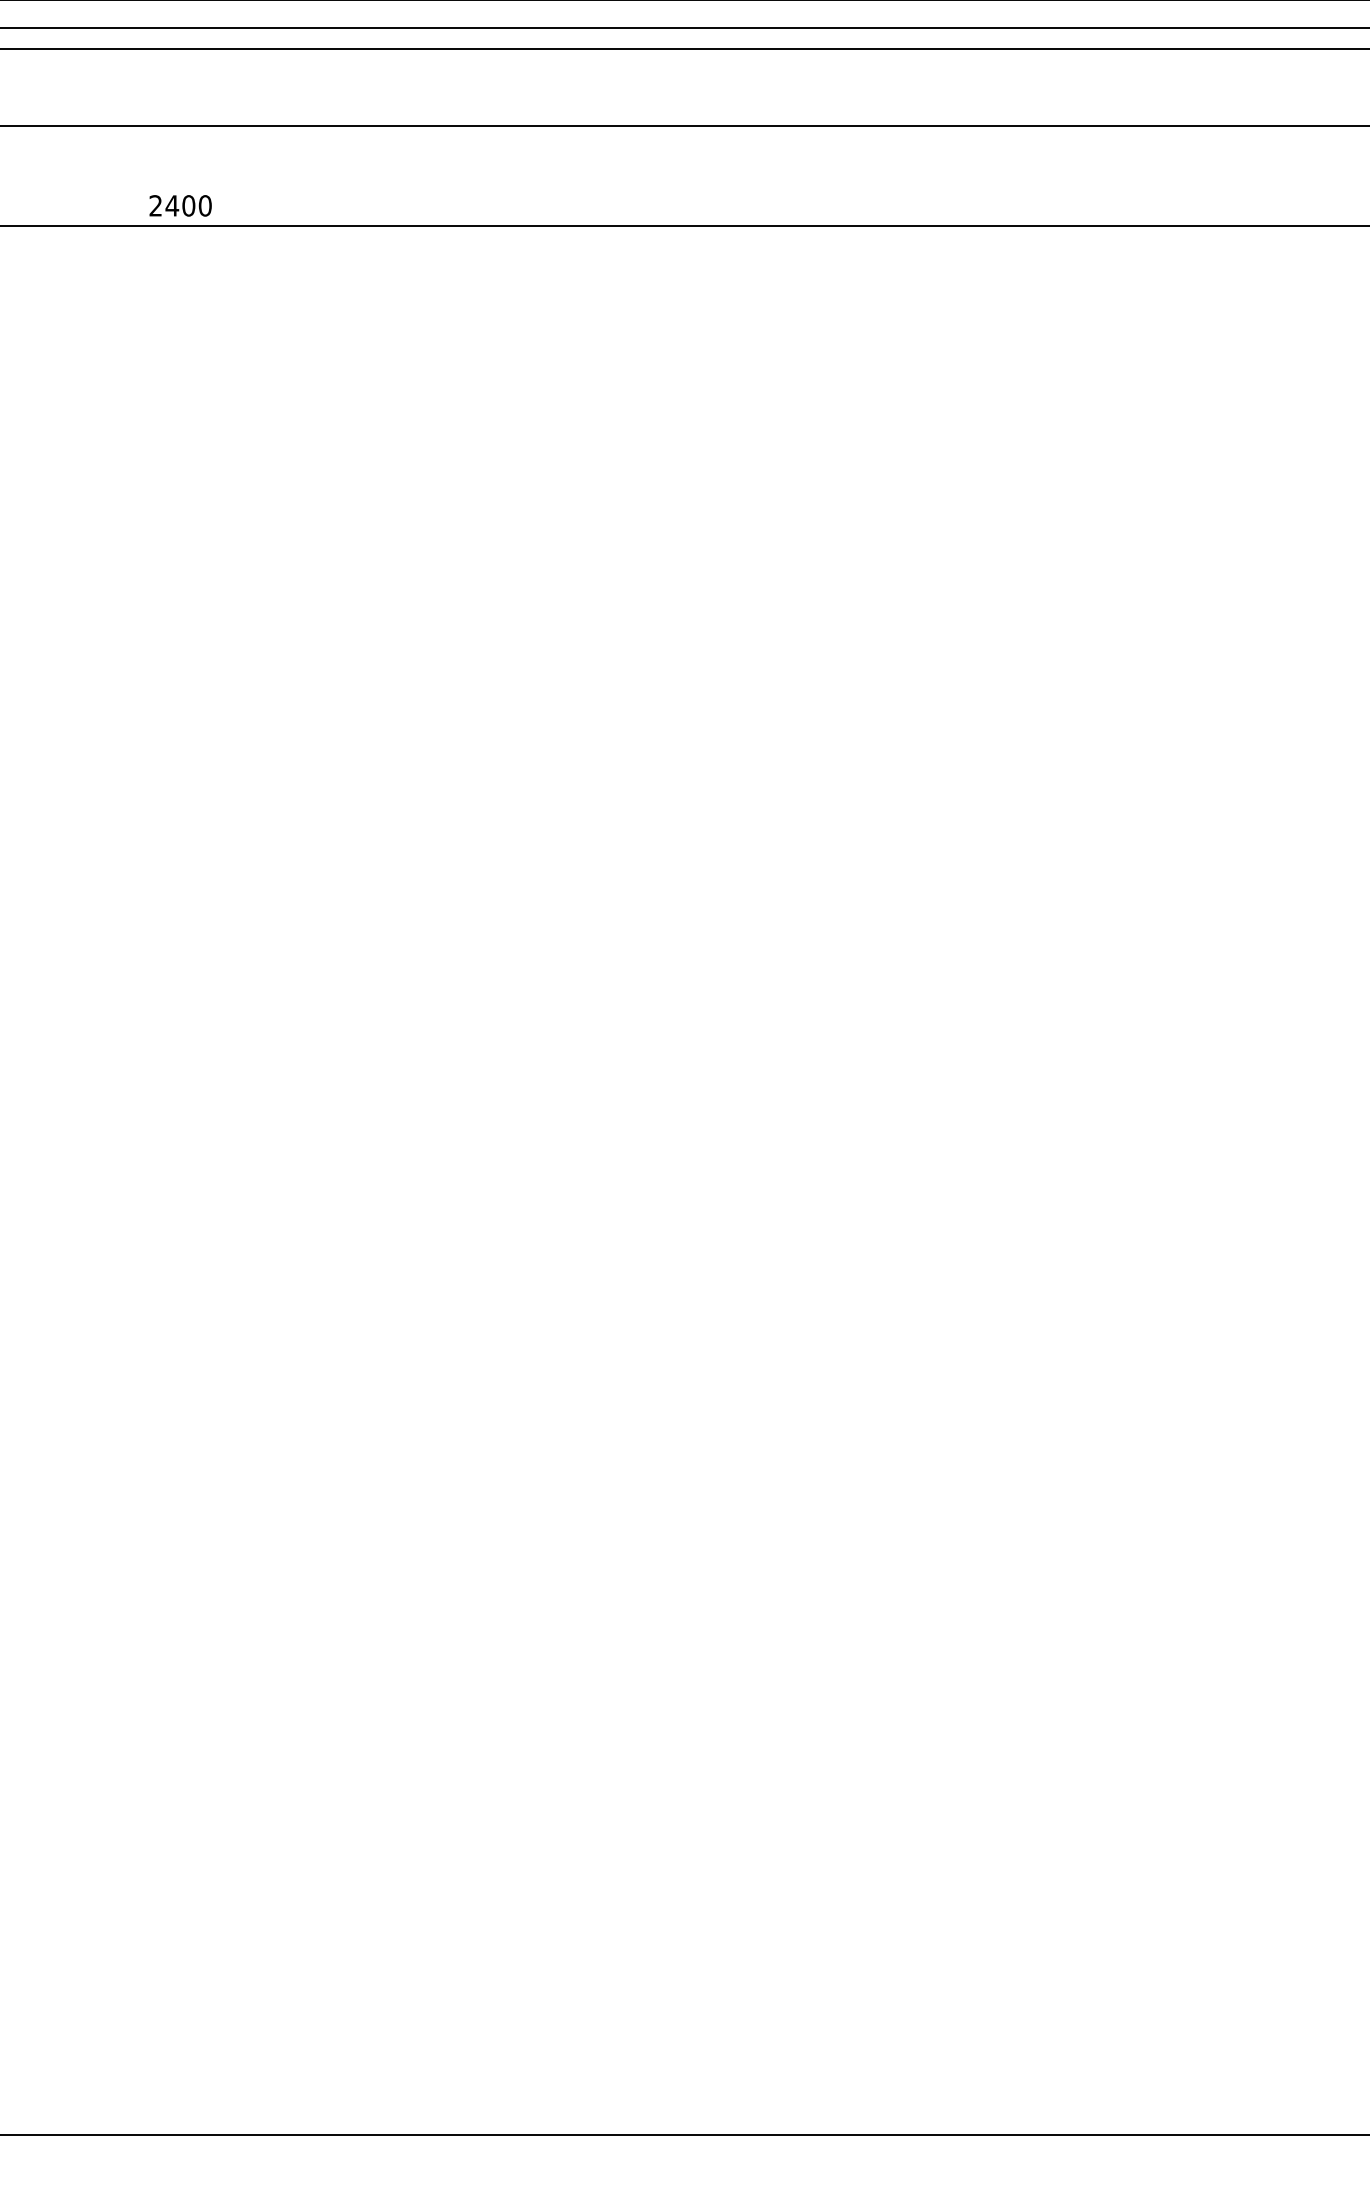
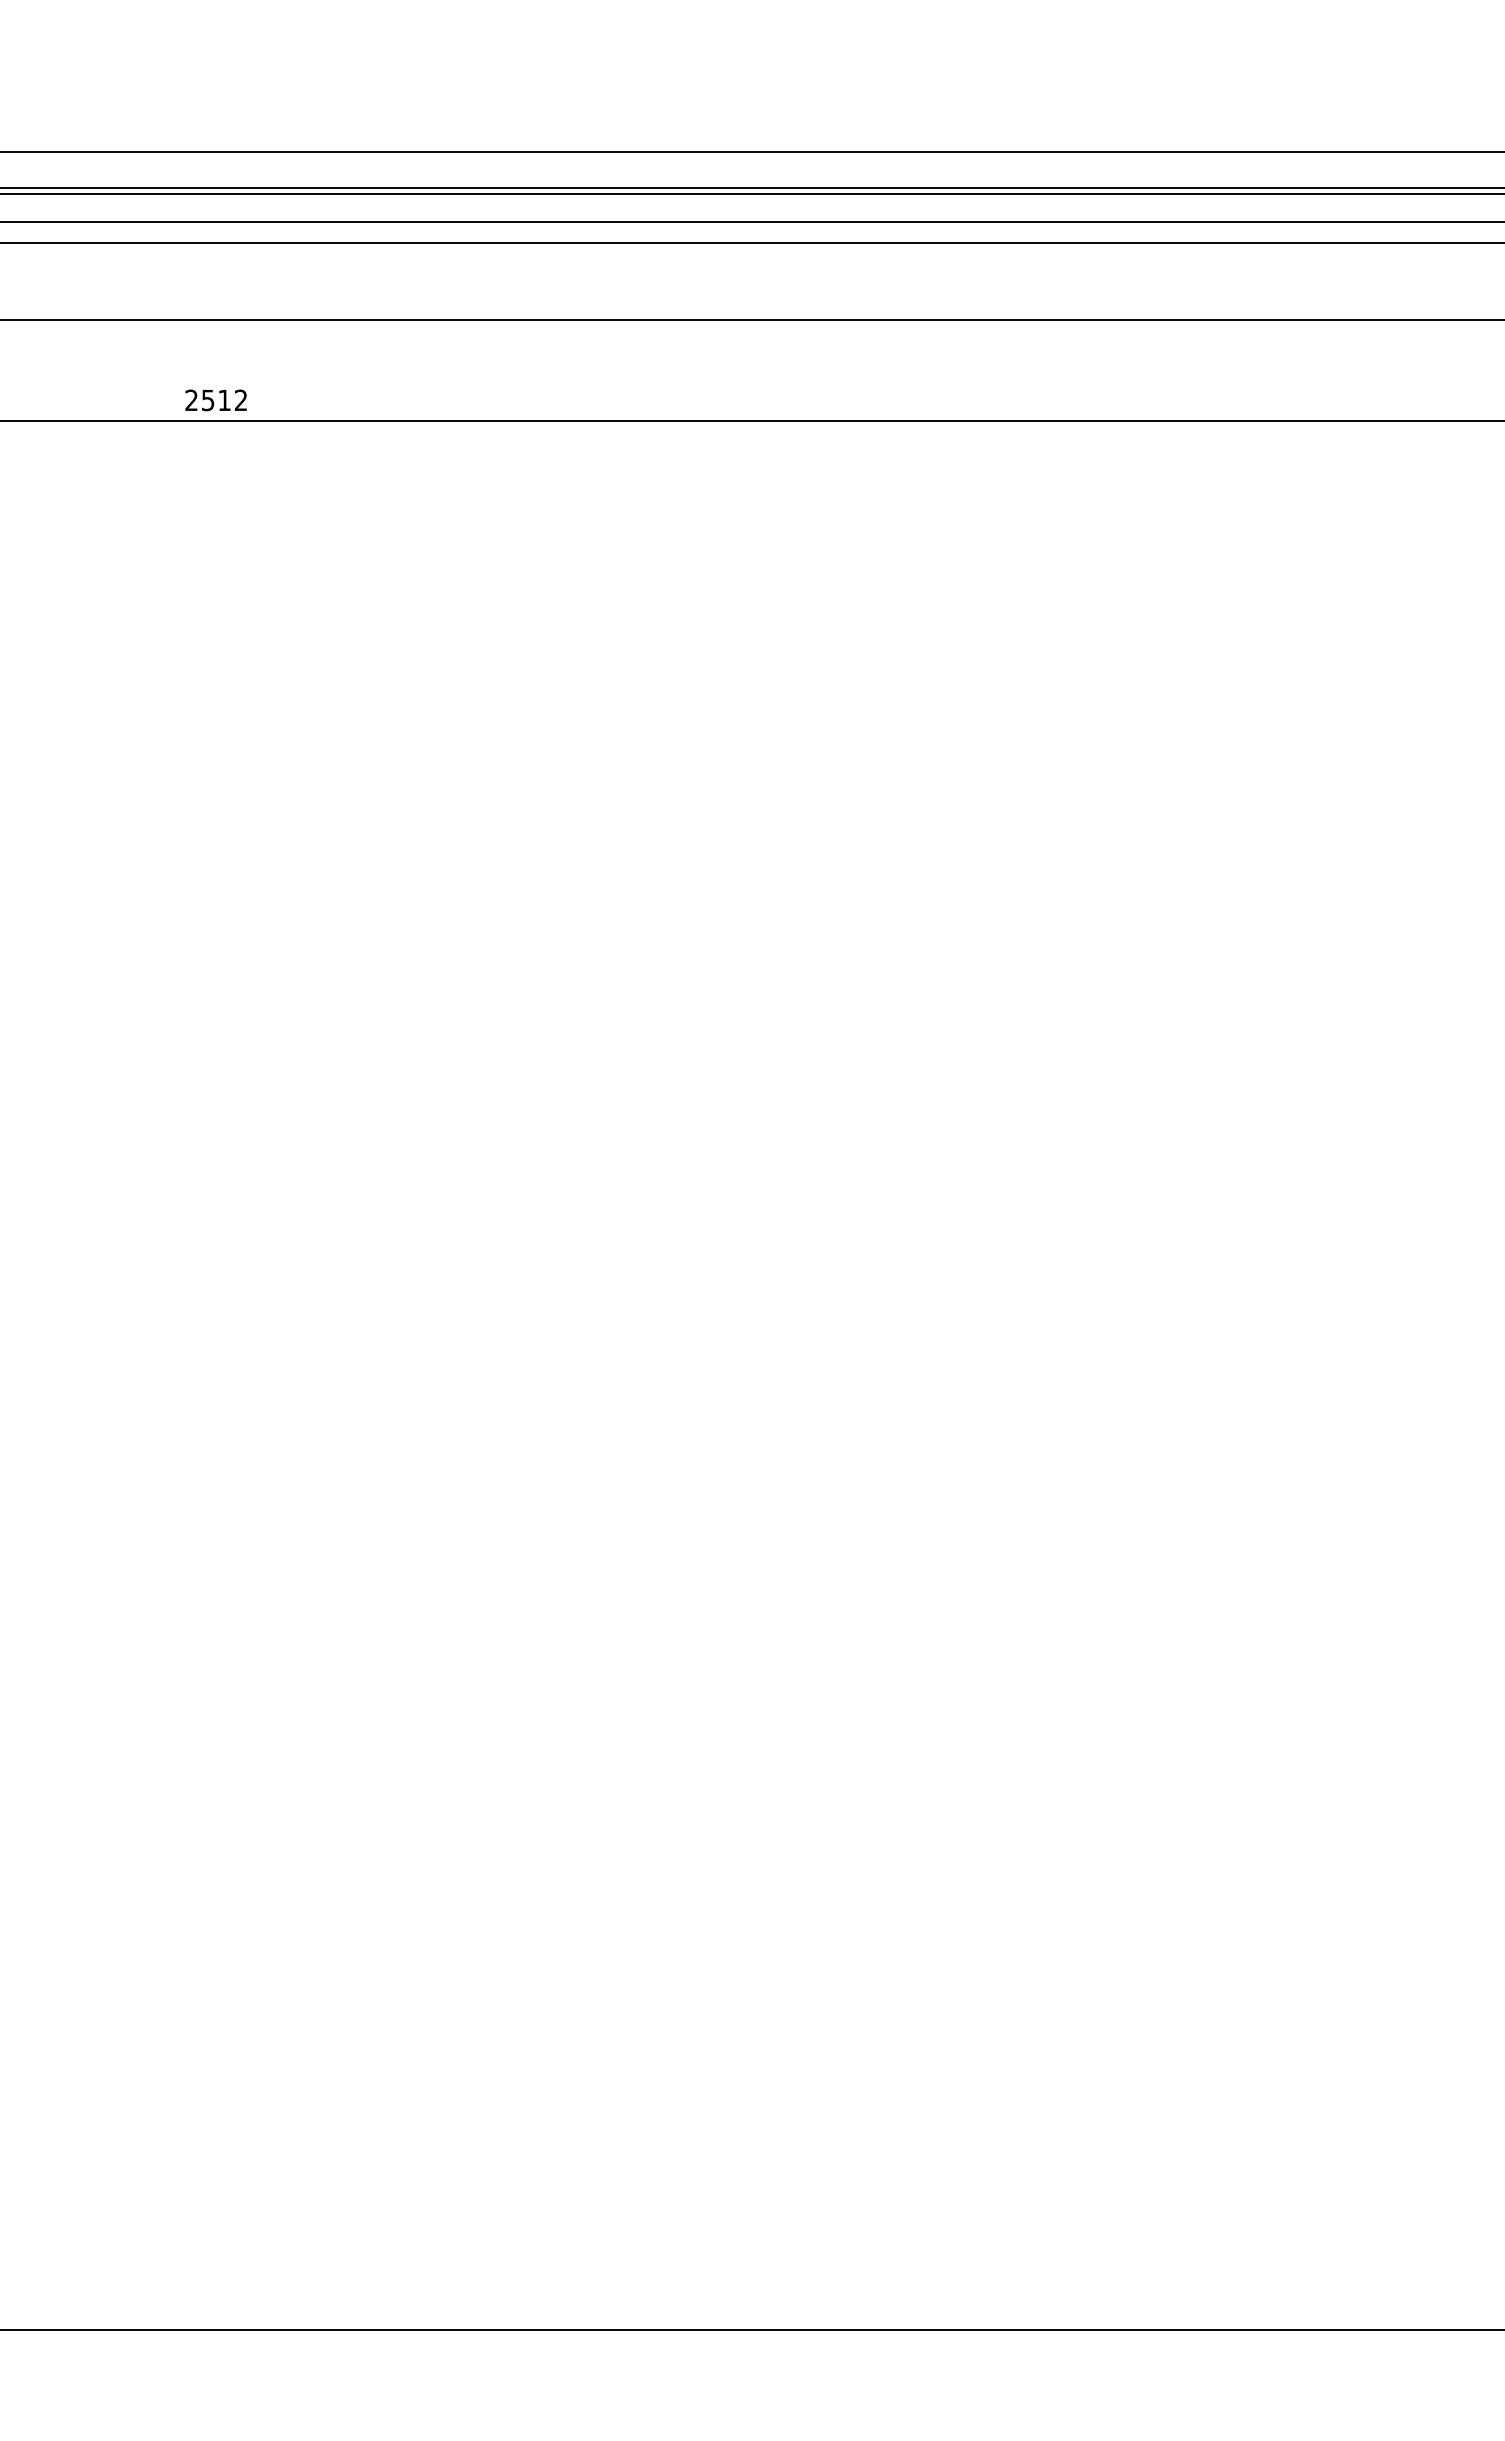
text: (188, 205) -> (224, 400), 2400 -> 2512

